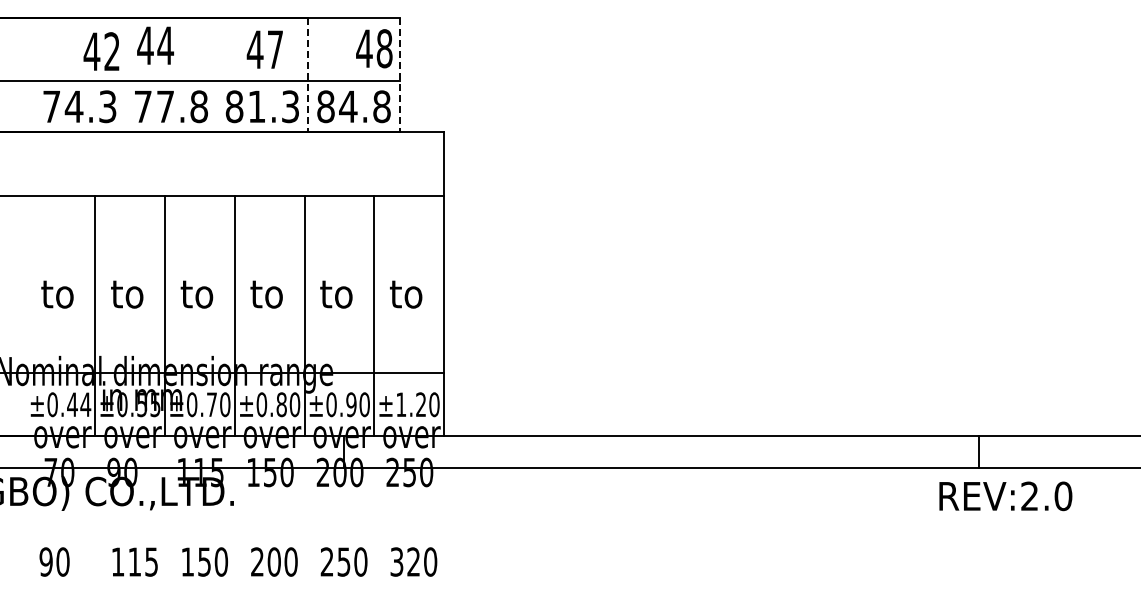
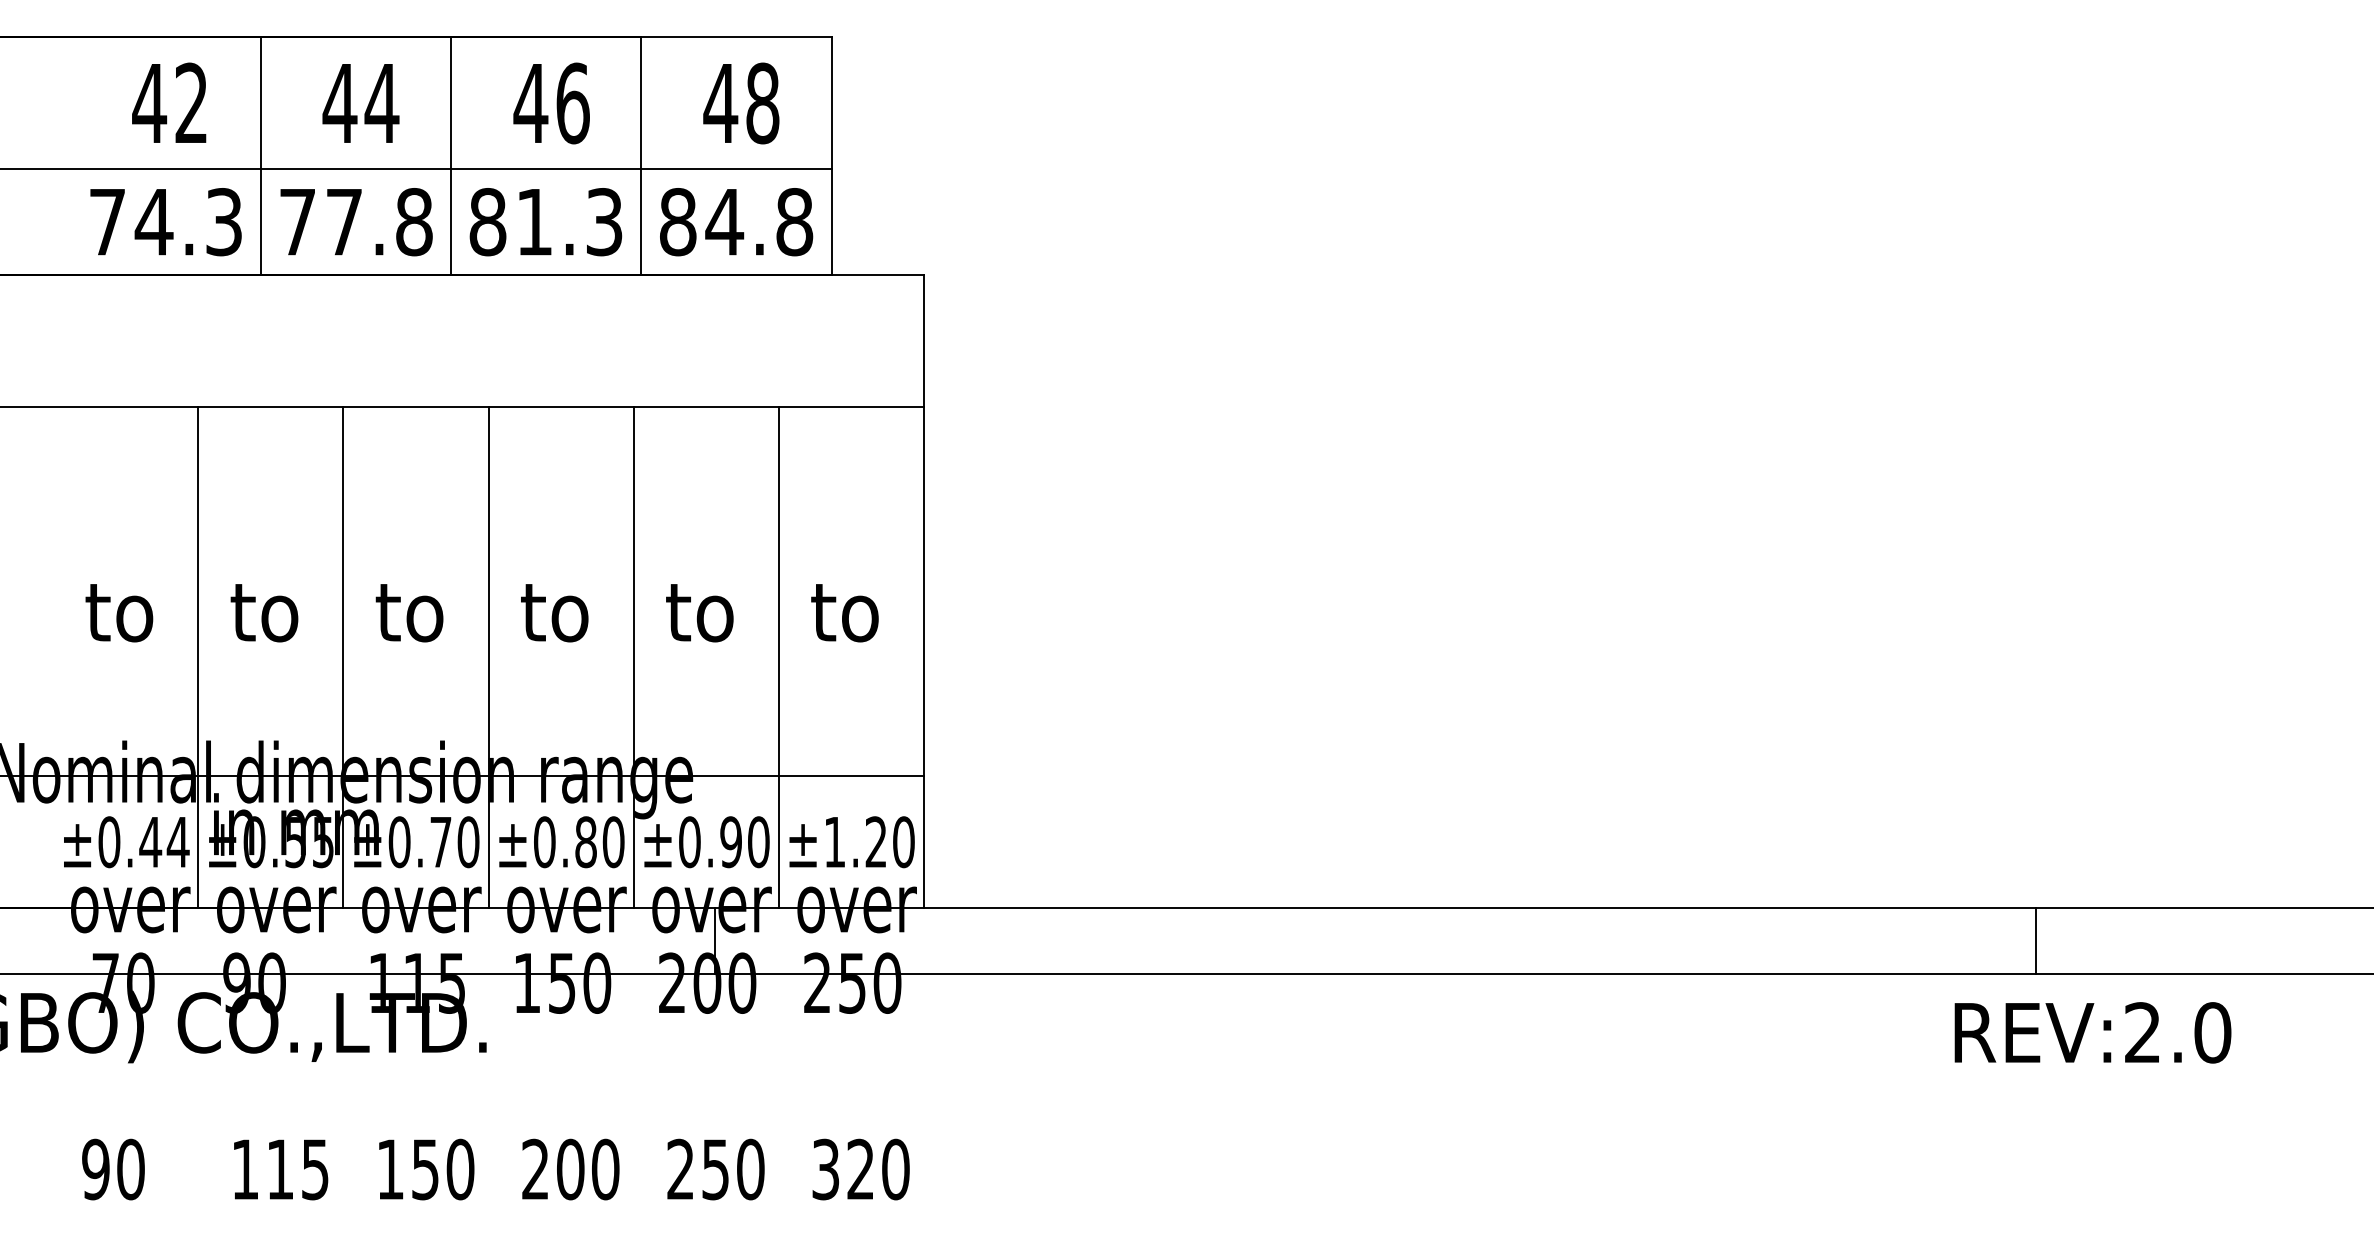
text: (155, 45) -> (360, 102), moved
text: (374, 48) -> (741, 102), moved
text: (275, 49) -> (573, 102), 47 -> 46
text: (101, 51) -> (169, 102), moved
line: (125, 74) -> (260, 154), added
line: (216, 74) -> (450, 154), added
line: (308, 75) -> (641, 157), dashed -> solid
line: (399, 75) -> (831, 157), dashed -> solid

